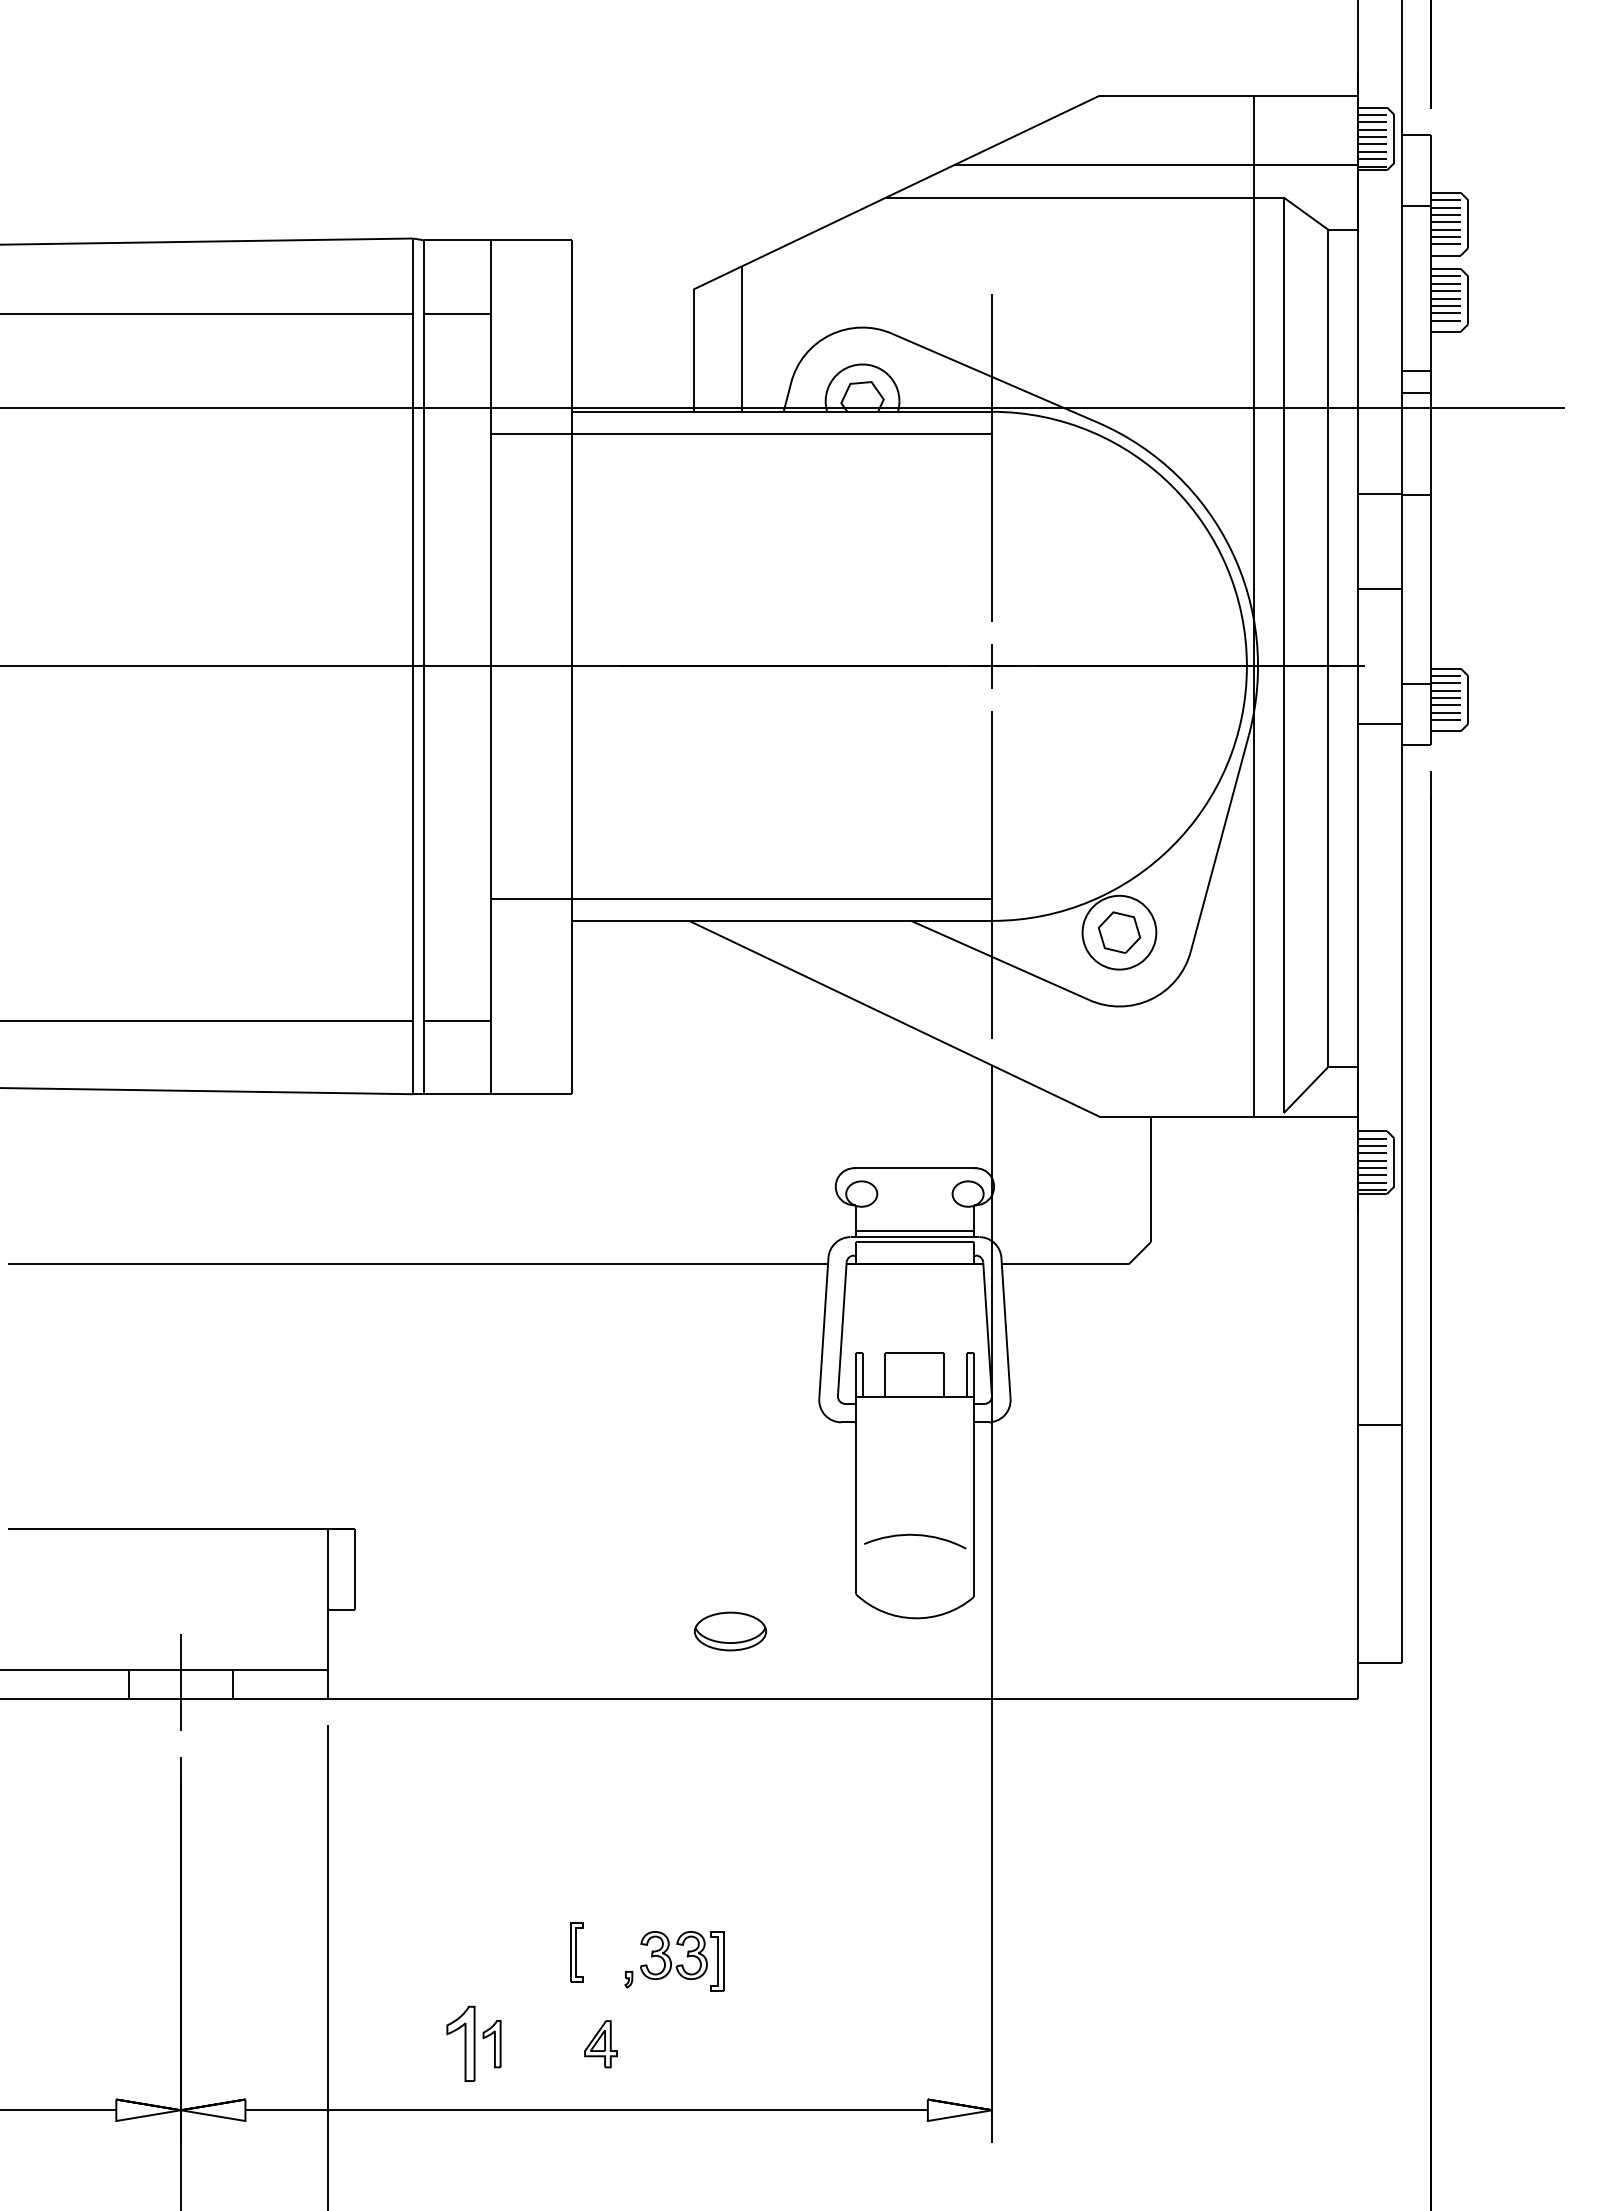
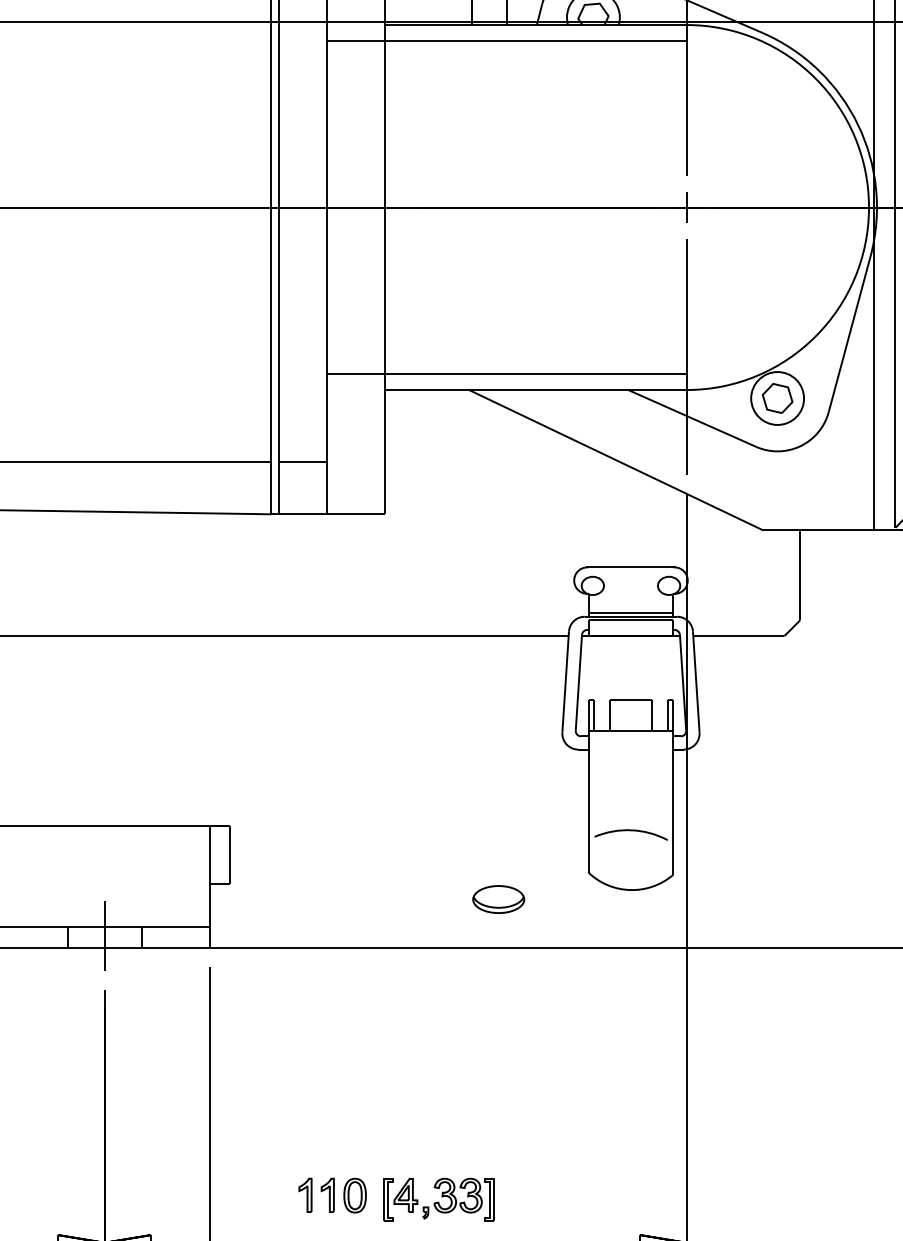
part: (576, 1952) -> (388, 1199), moved
part: (674, 1961) -> (458, 1199), moved
part: (460, 2044) -> (305, 1195), size x0.62
part: (530, 2044) -> (355, 1195), added

